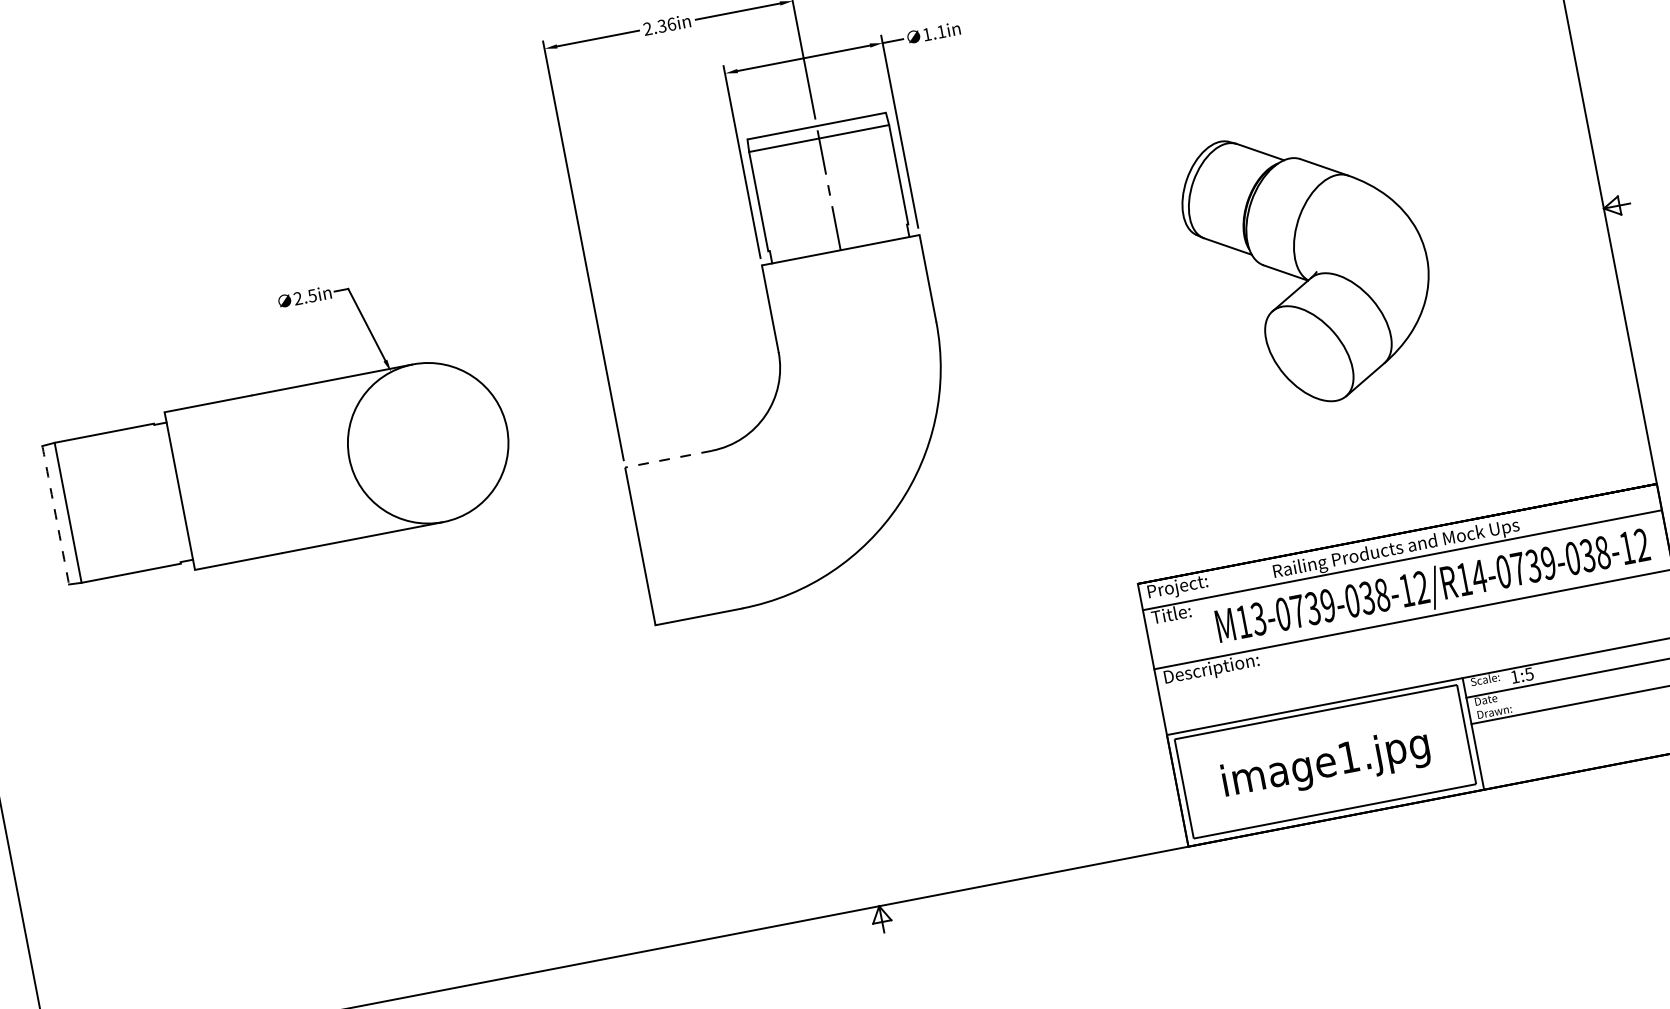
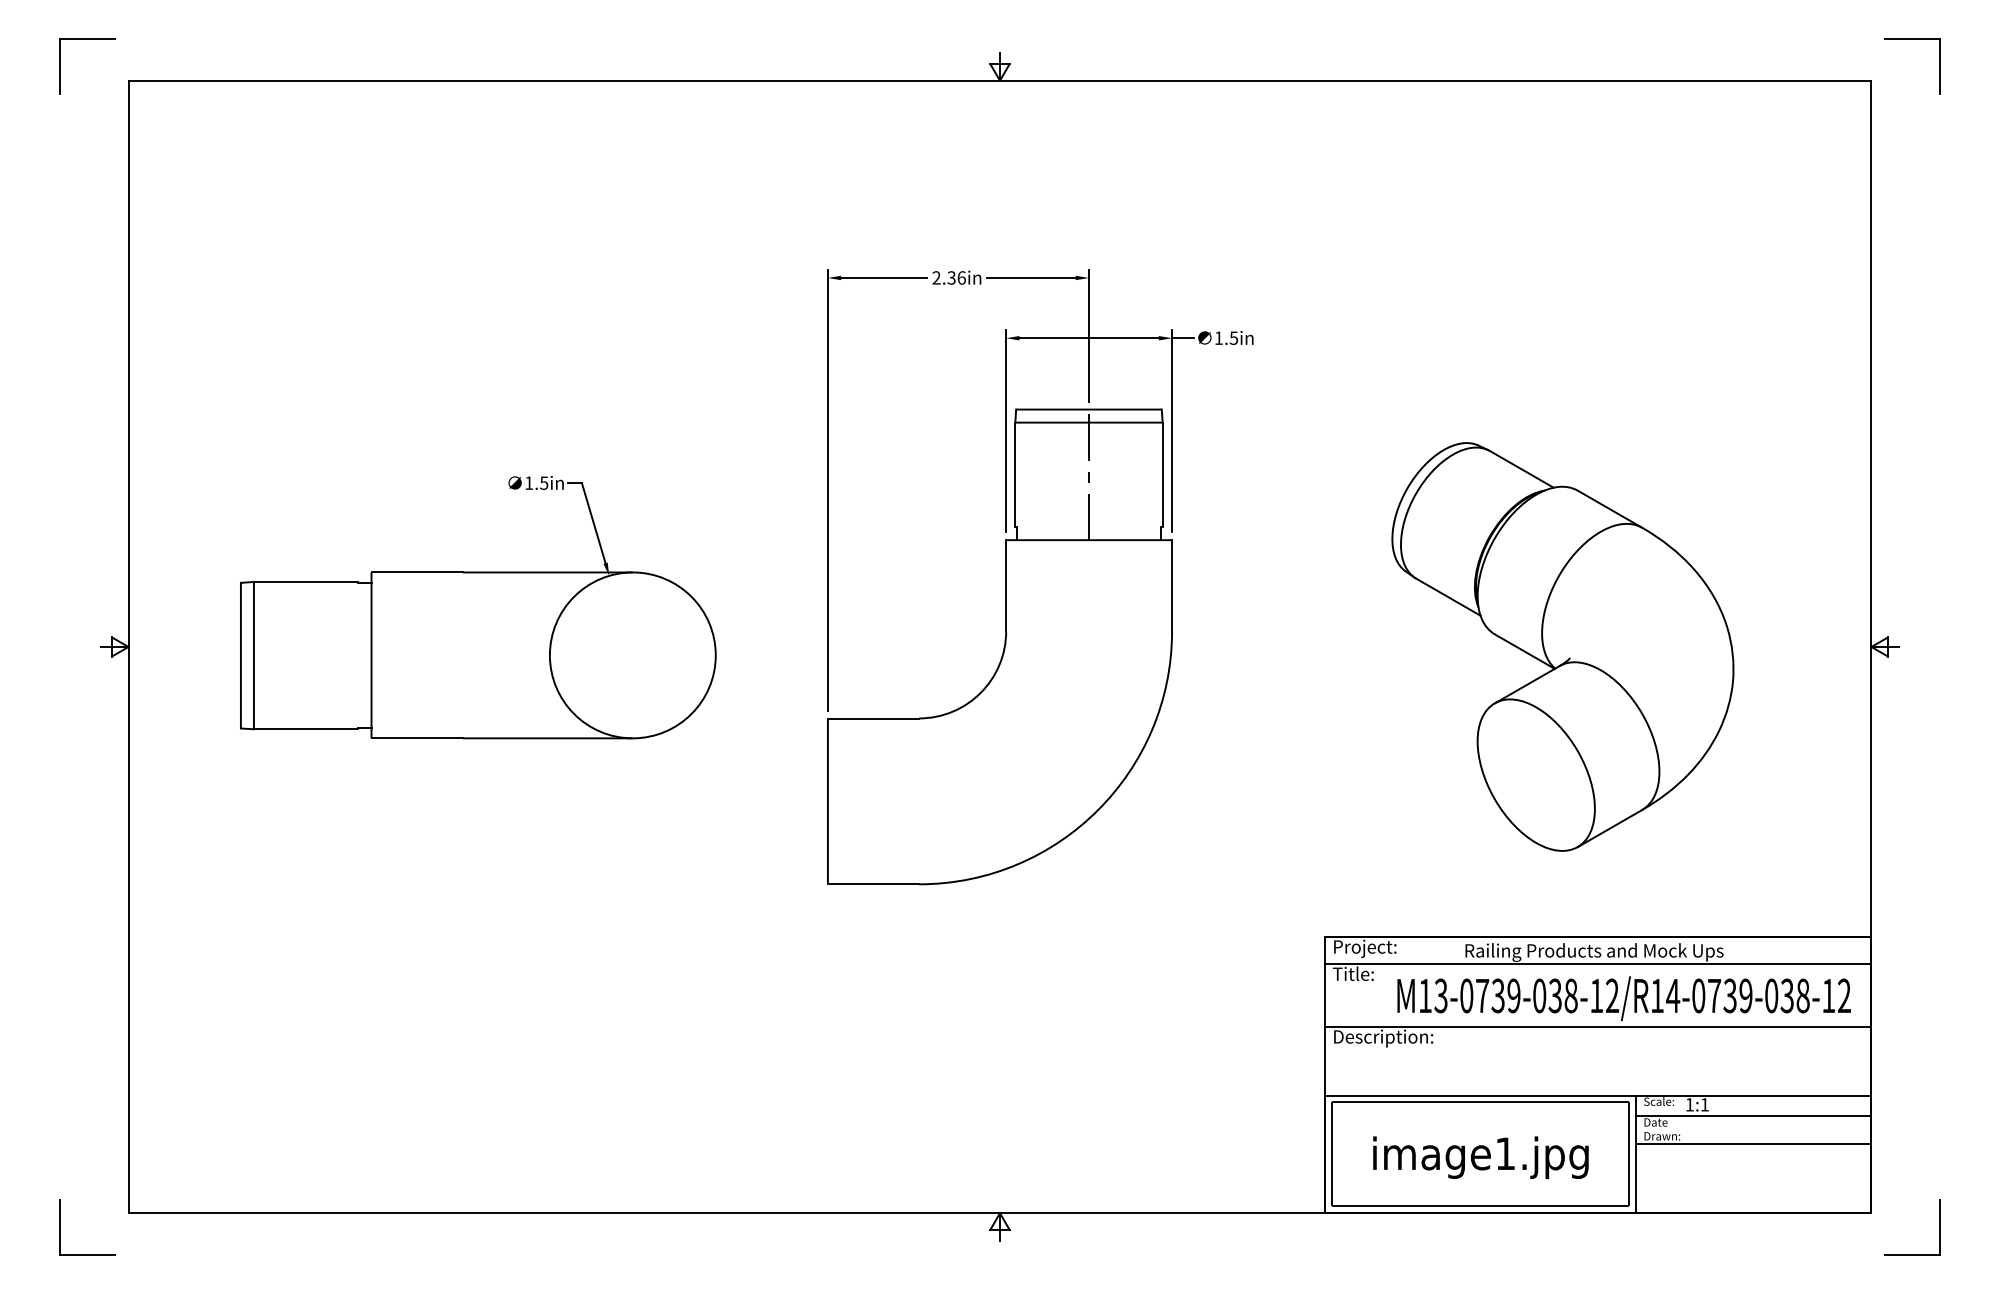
text: (940, 31) -> (1233, 337), 1.1in -> 1.5in
part: (1310, 264) -> (1562, 646), size x1.43
text: (298, 297) -> (529, 482), 2.5in -> 1.5in
line: (668, 459) -> (873, 718), dashed -> solid
arc: (55, 515) -> (240, 655), dashed -> solid
text: (1528, 673) -> (1704, 1104), 1:5 -> 1:1

